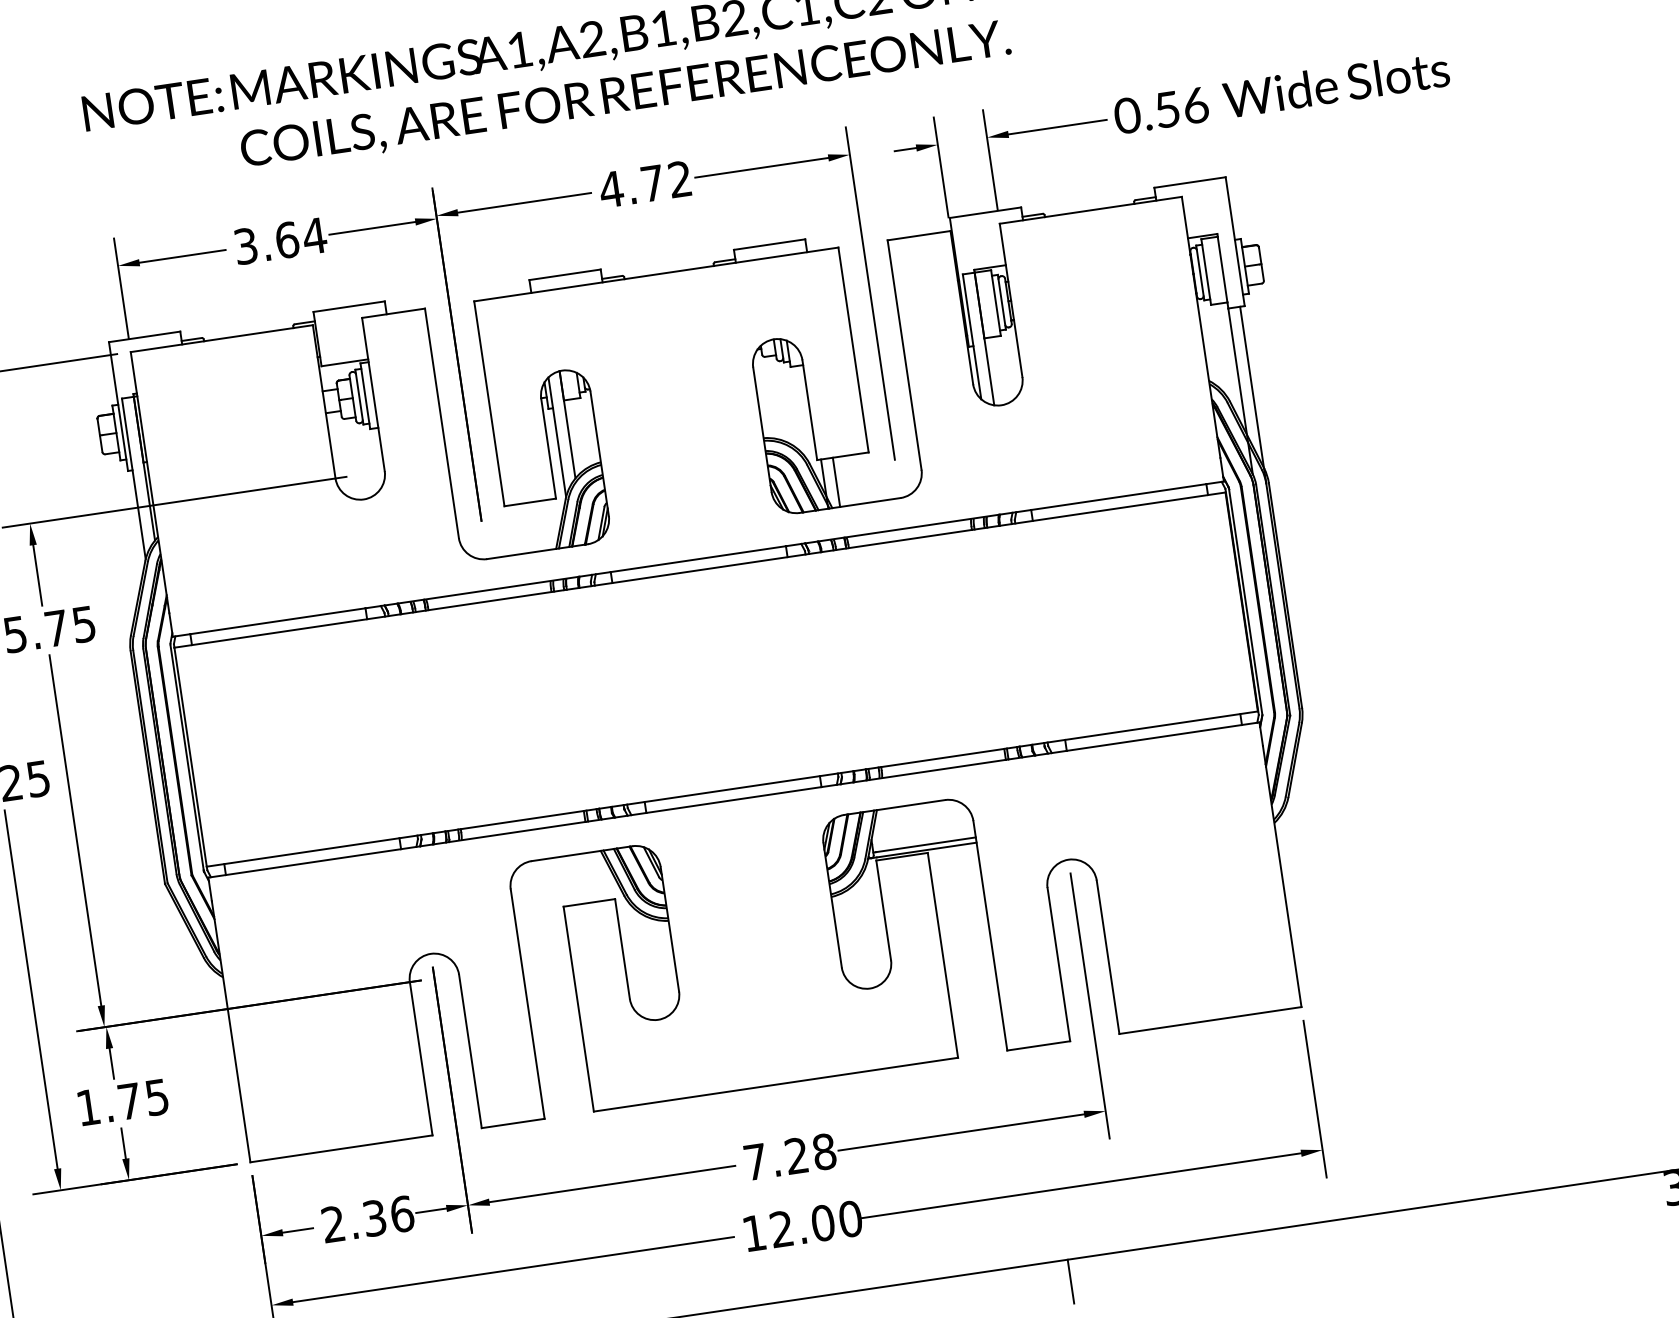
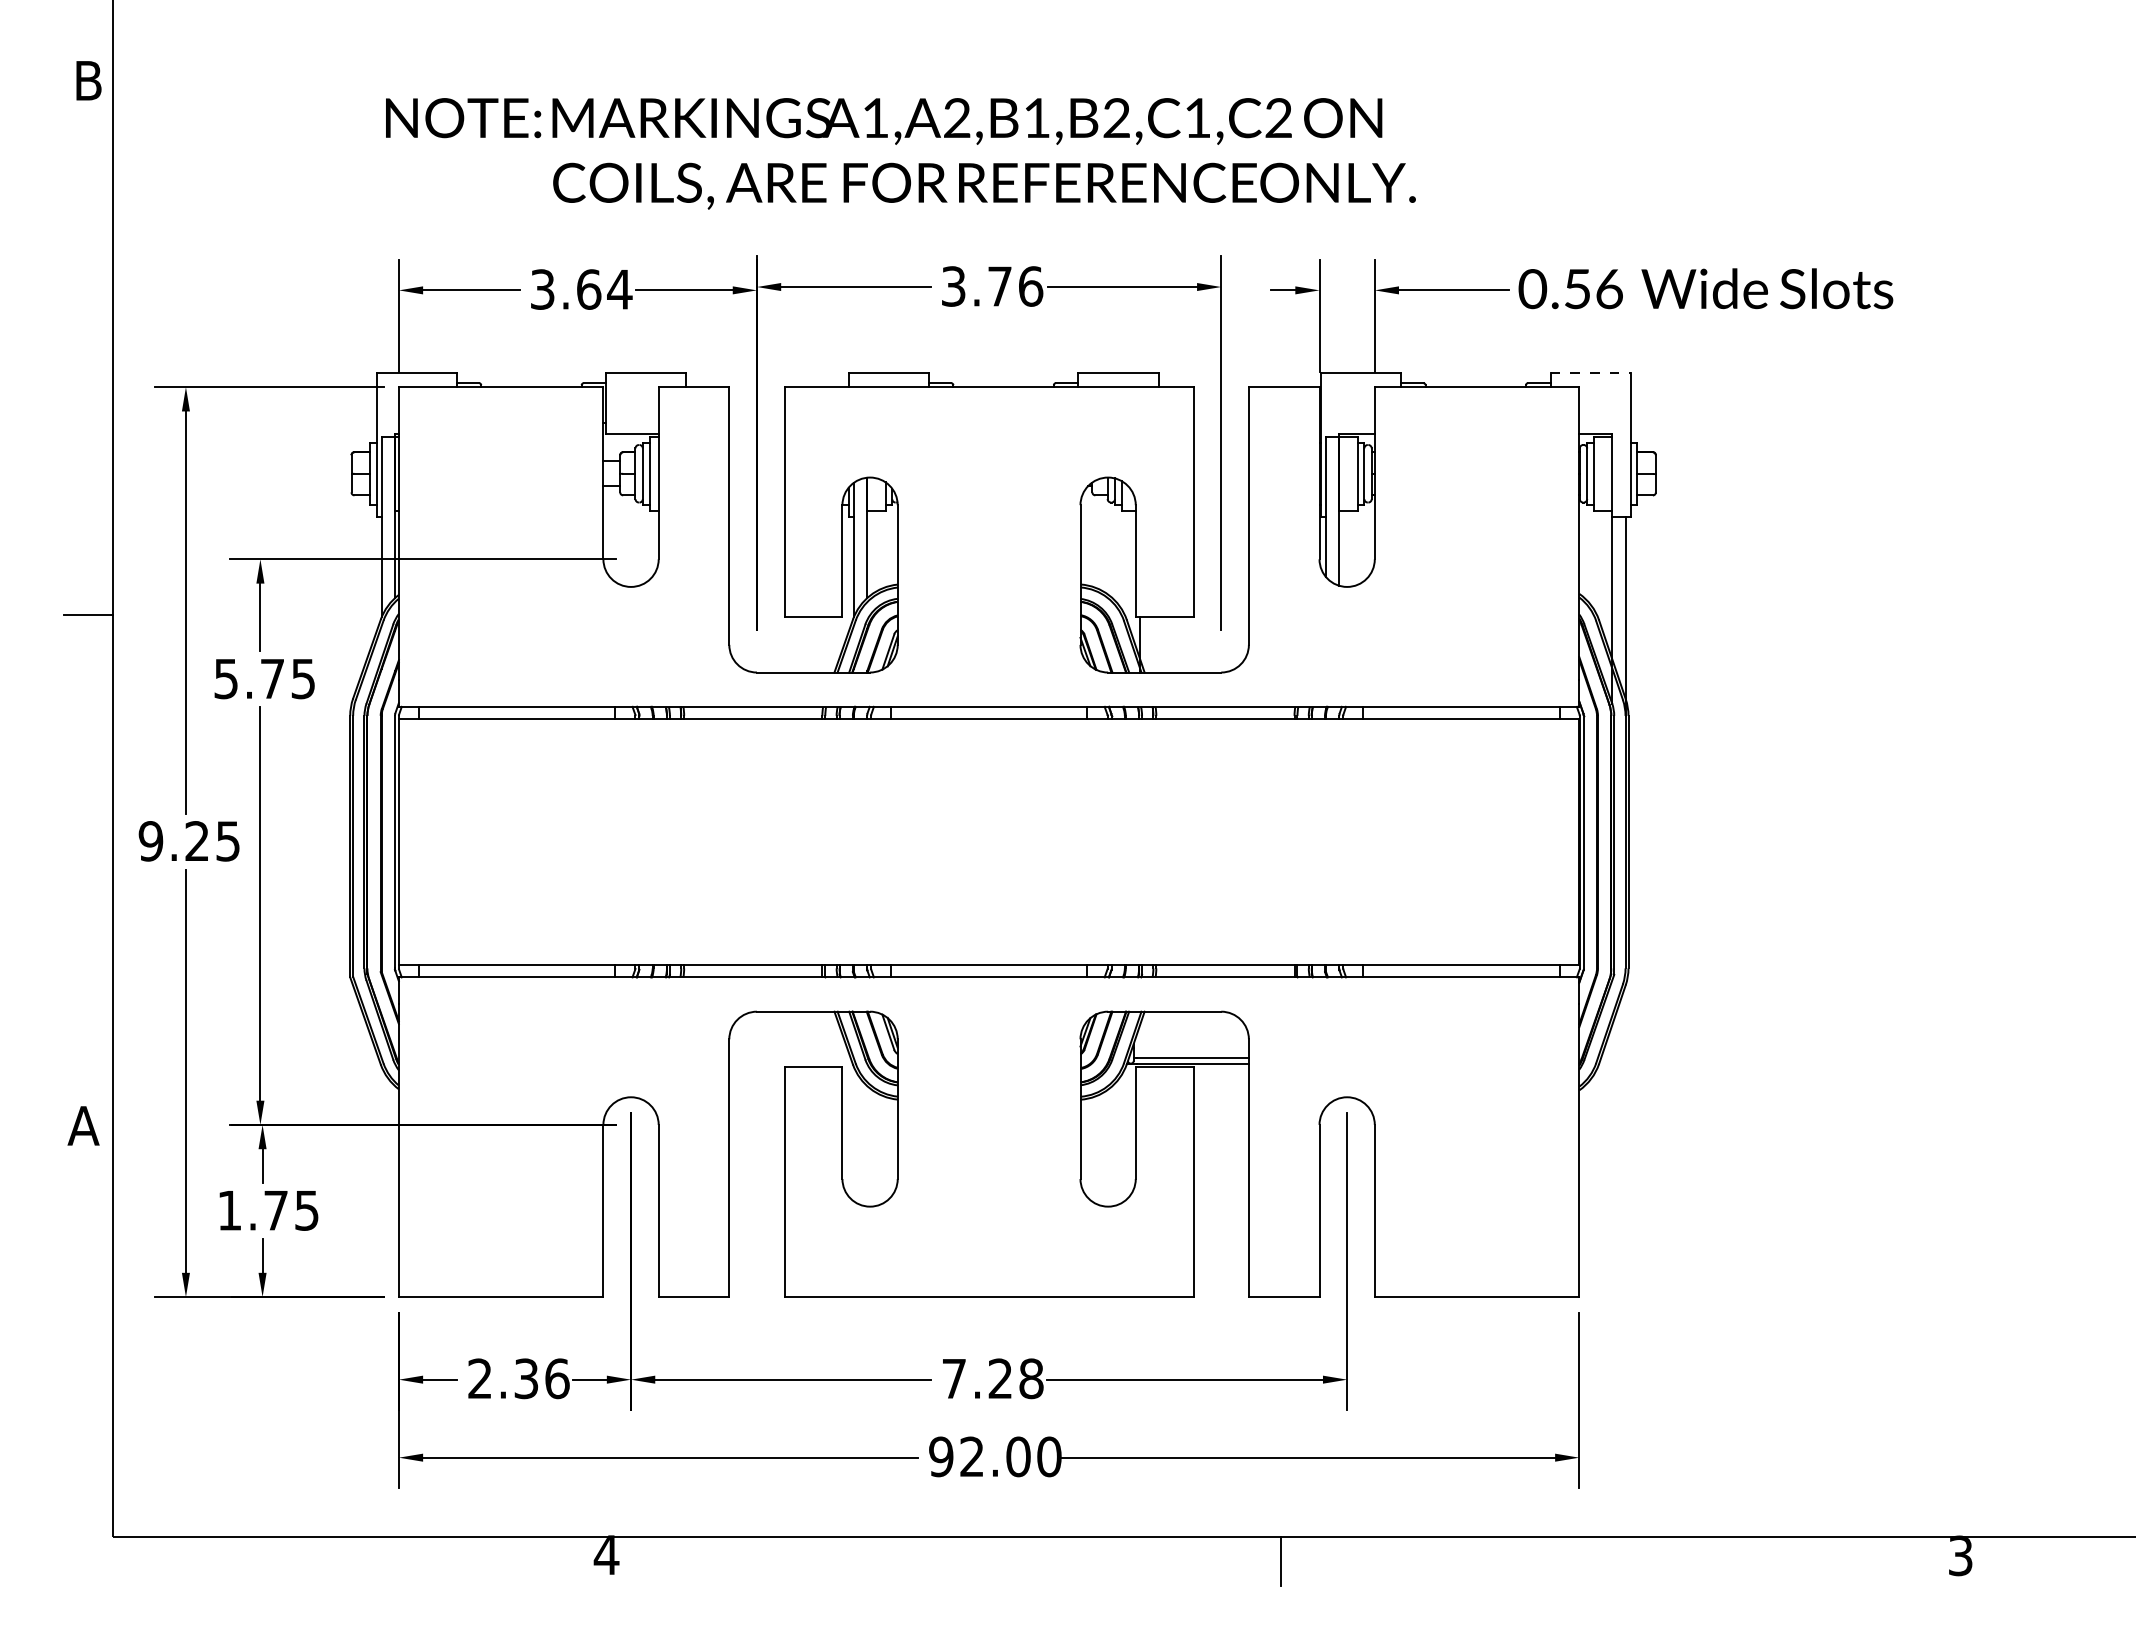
line: (1190, 182) -> (1591, 372), solid -> dashed
text: (645, 184) -> (991, 286), 4.72 -> 3.76
line: (836, 482) -> (1153, 644), removed
text: (754, 1232) -> (941, 1456), 12.00 -> 92.00

